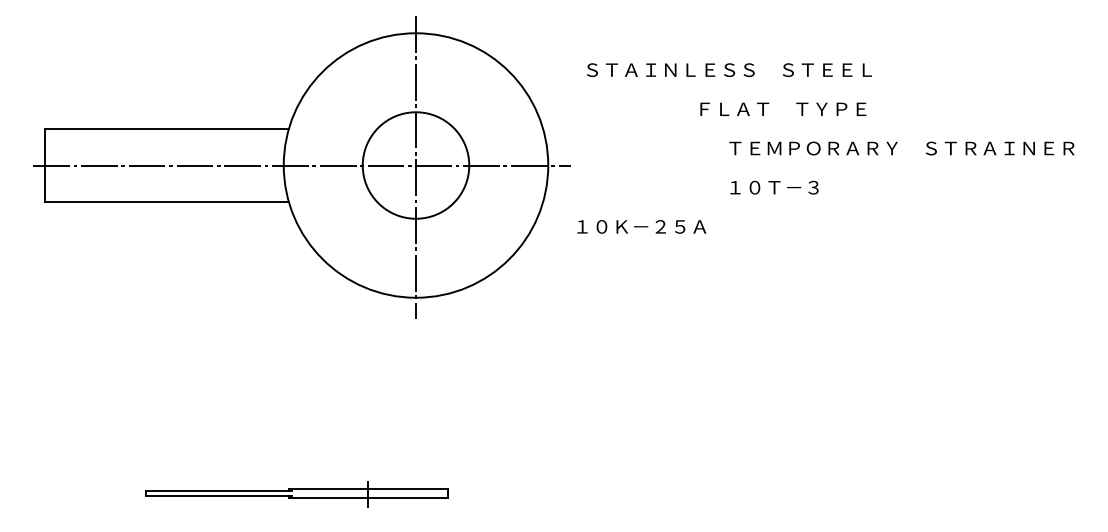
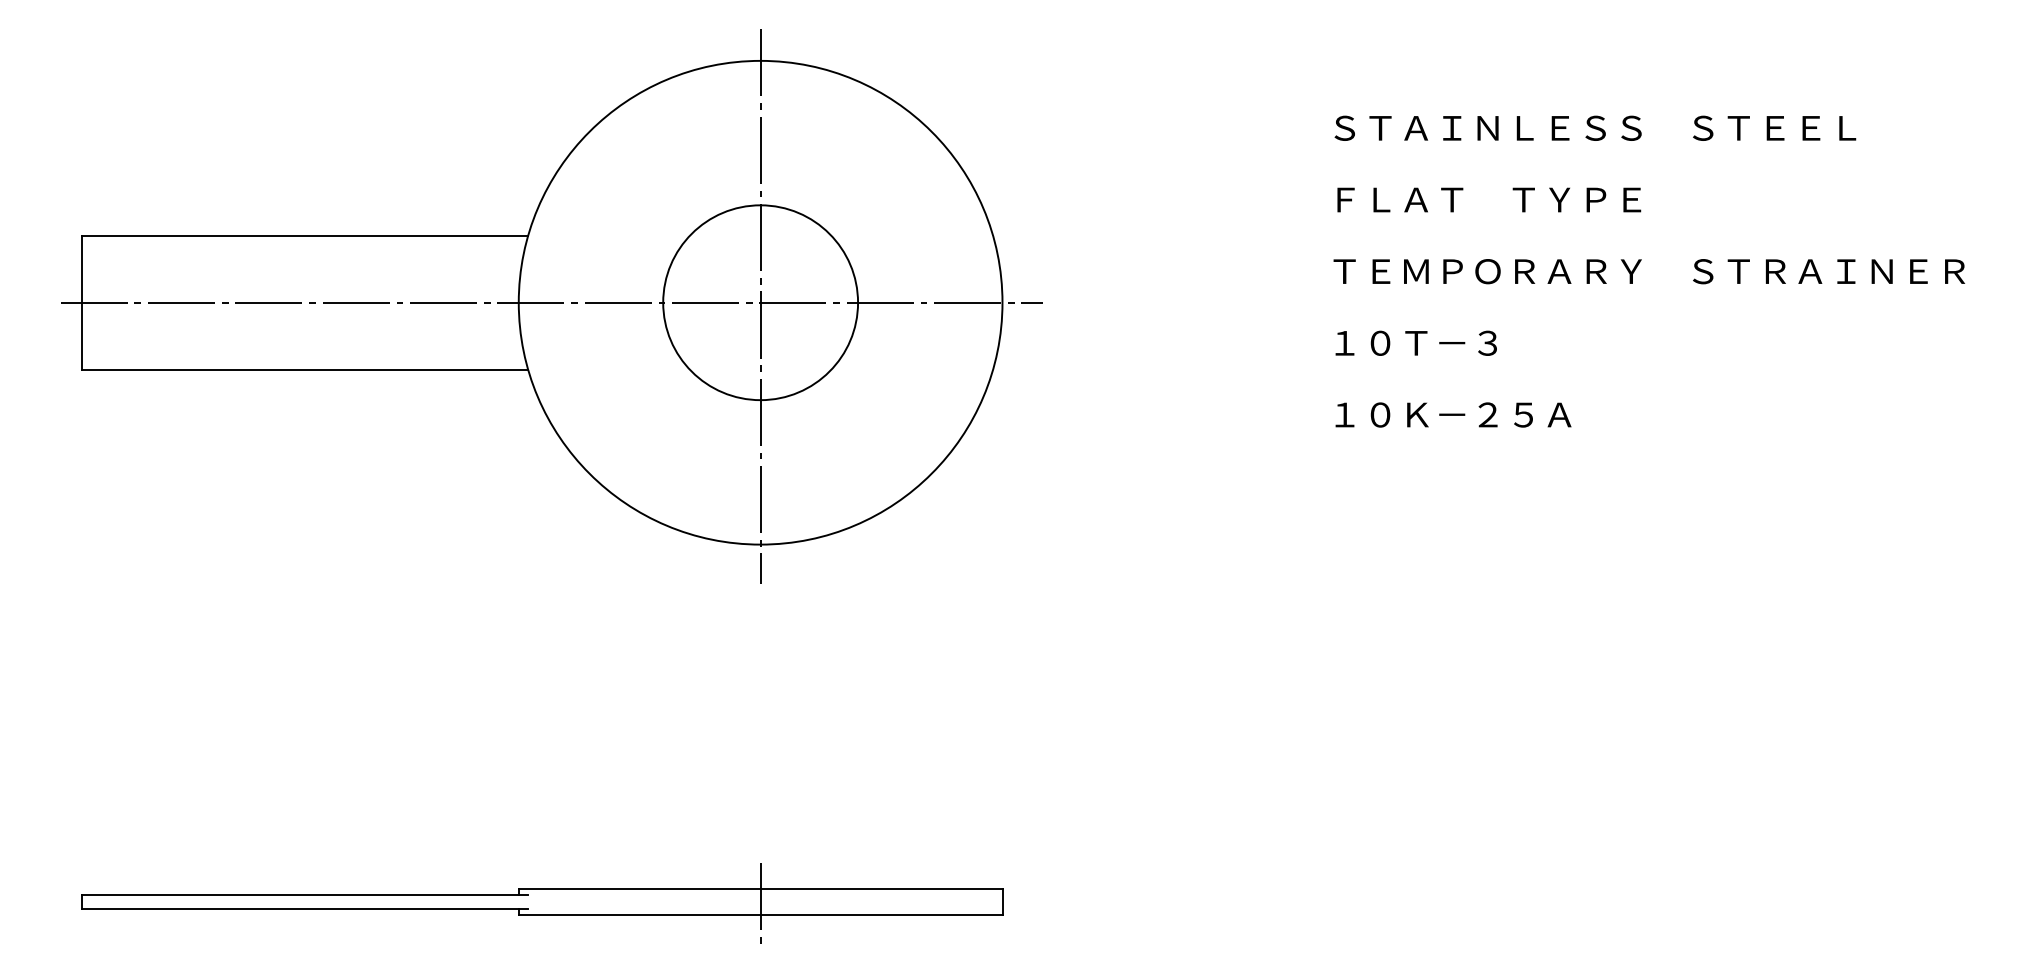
text: (729, 69) -> (1595, 127), moved
text: (783, 108) -> (1489, 198), moved
text: (641, 226) -> (1452, 414), moved
part: (296, 493) -> (542, 902), size x1.67

